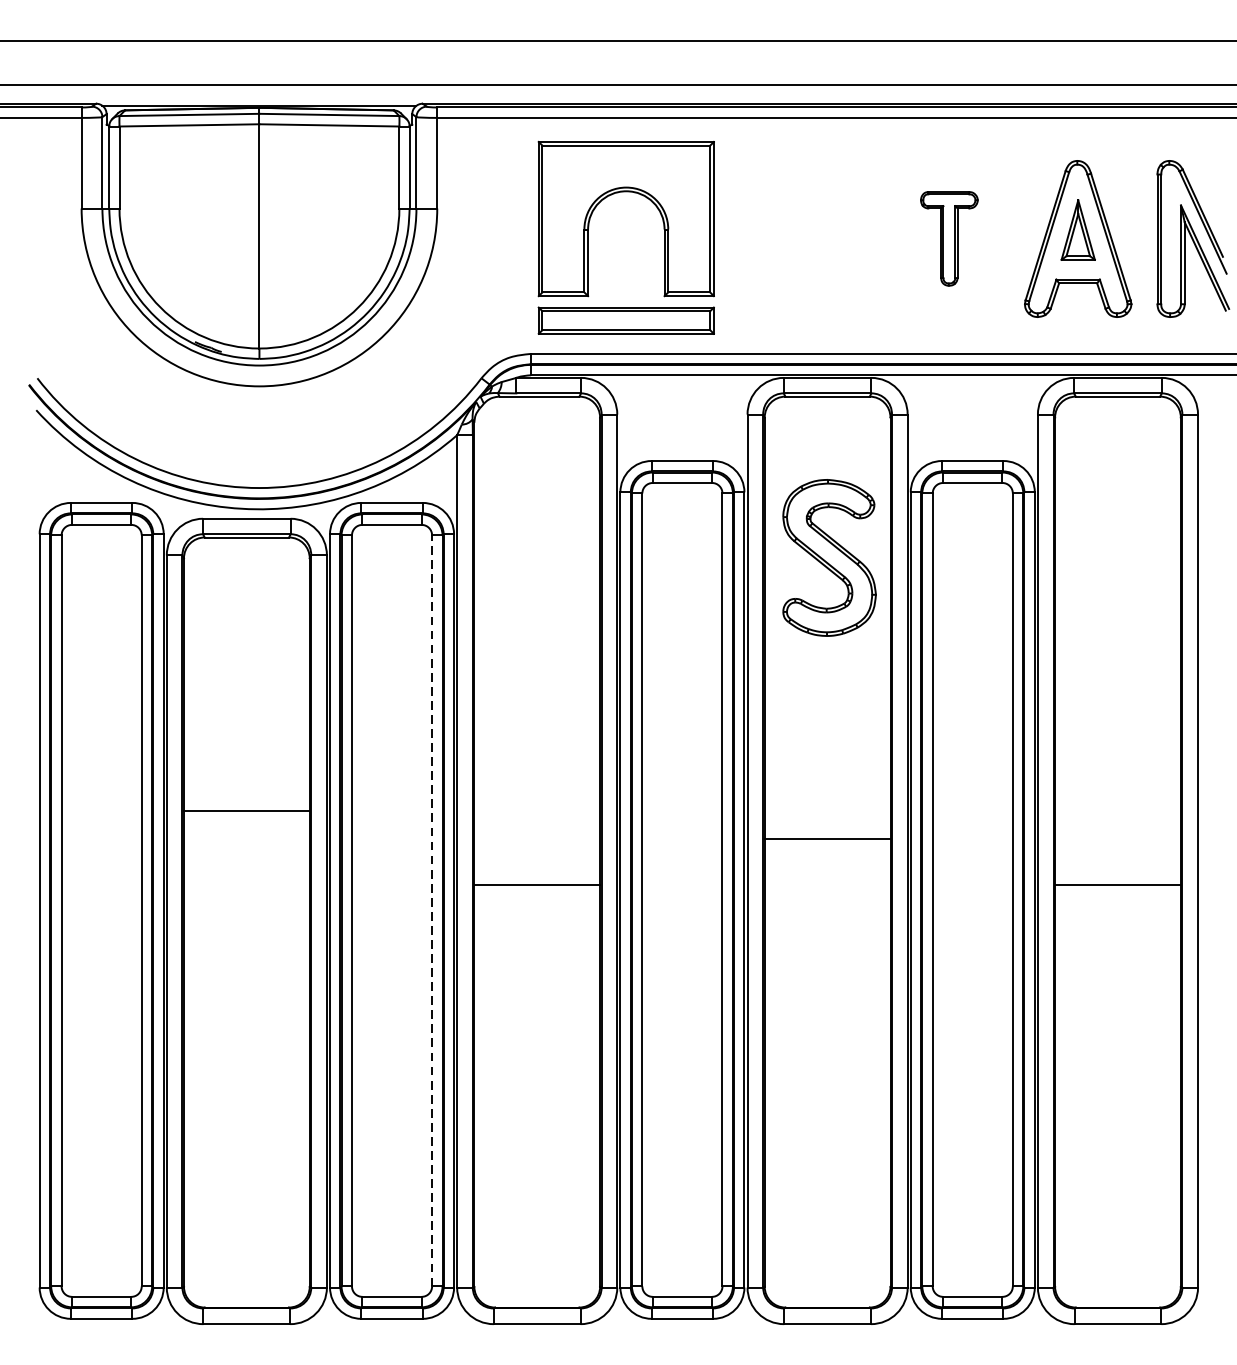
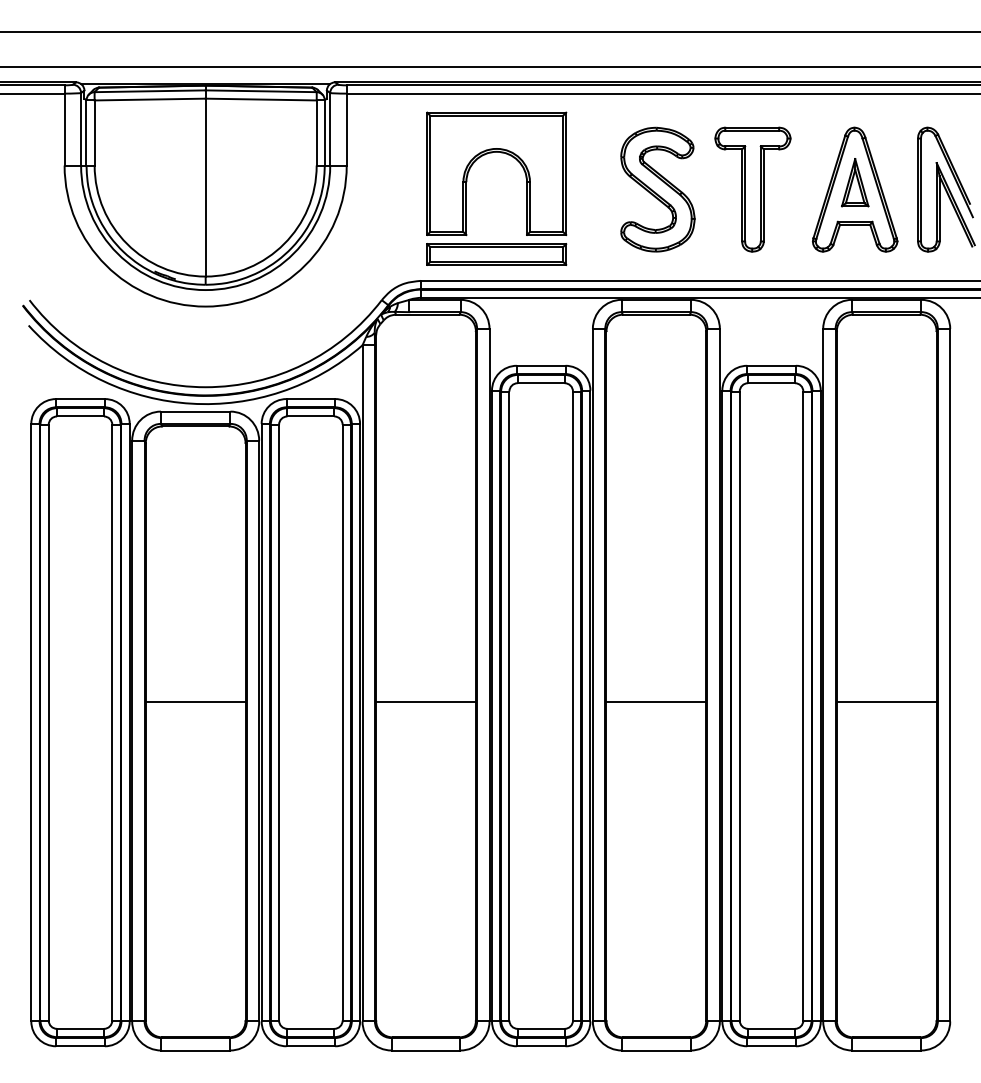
part: (948, 238) -> (752, 189), size x1.67
part: (829, 557) -> (657, 189), moved
line: (246, 811) -> (195, 701), moved
line: (827, 838) -> (656, 701), moved
line: (431, 910) -> (342, 722), dashed -> solid

